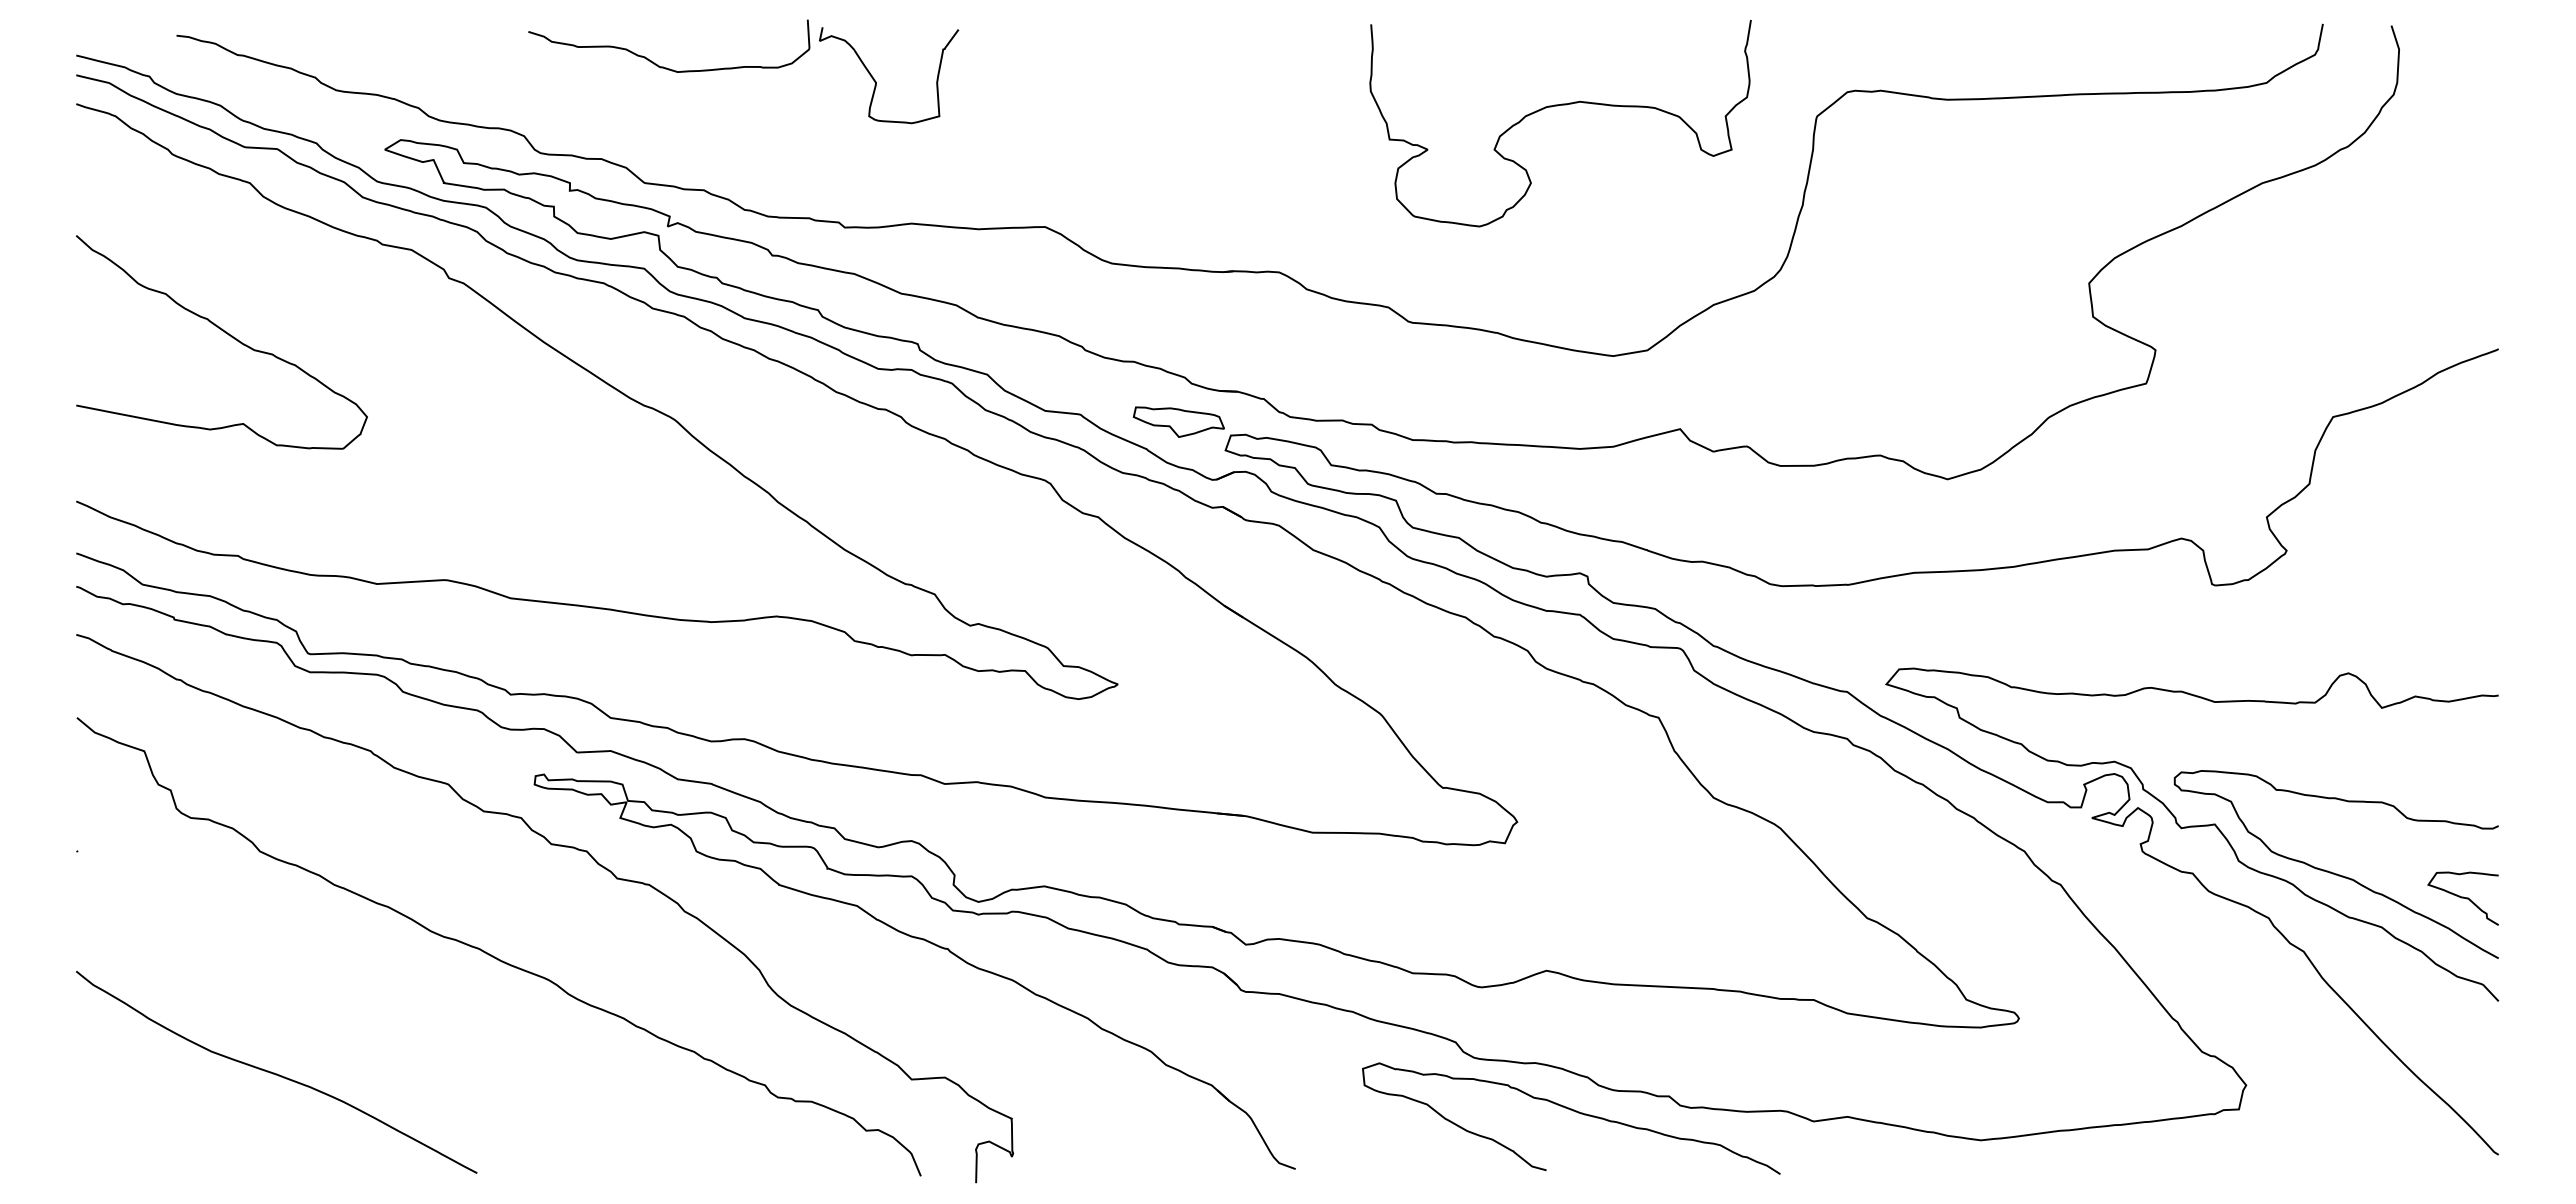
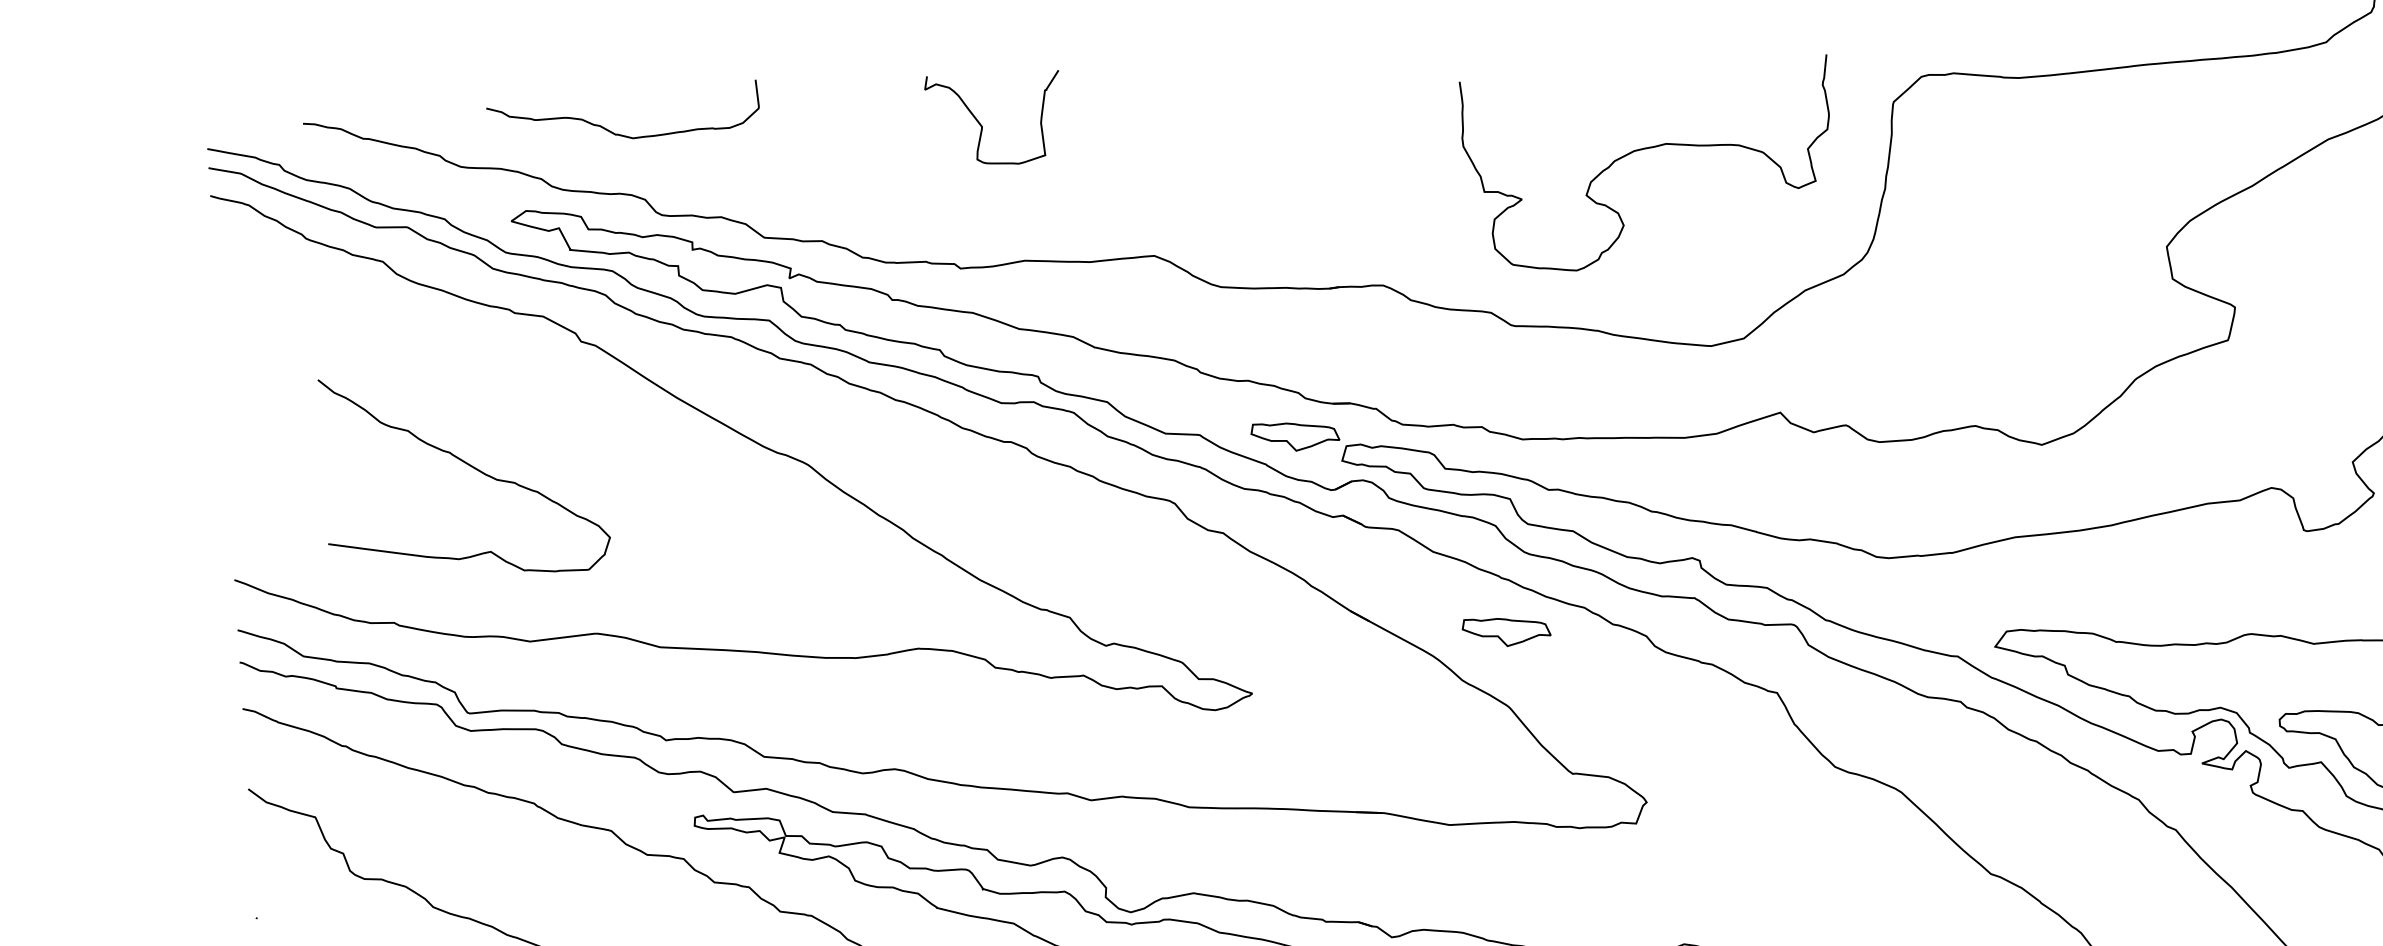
curve: (663, 66) -> (618, 133), moved
curve: (1557, 106) -> (1644, 149), moved
curve: (225, 333) -> (468, 465), moved
part: (1383, 636) -> (1506, 631), added

